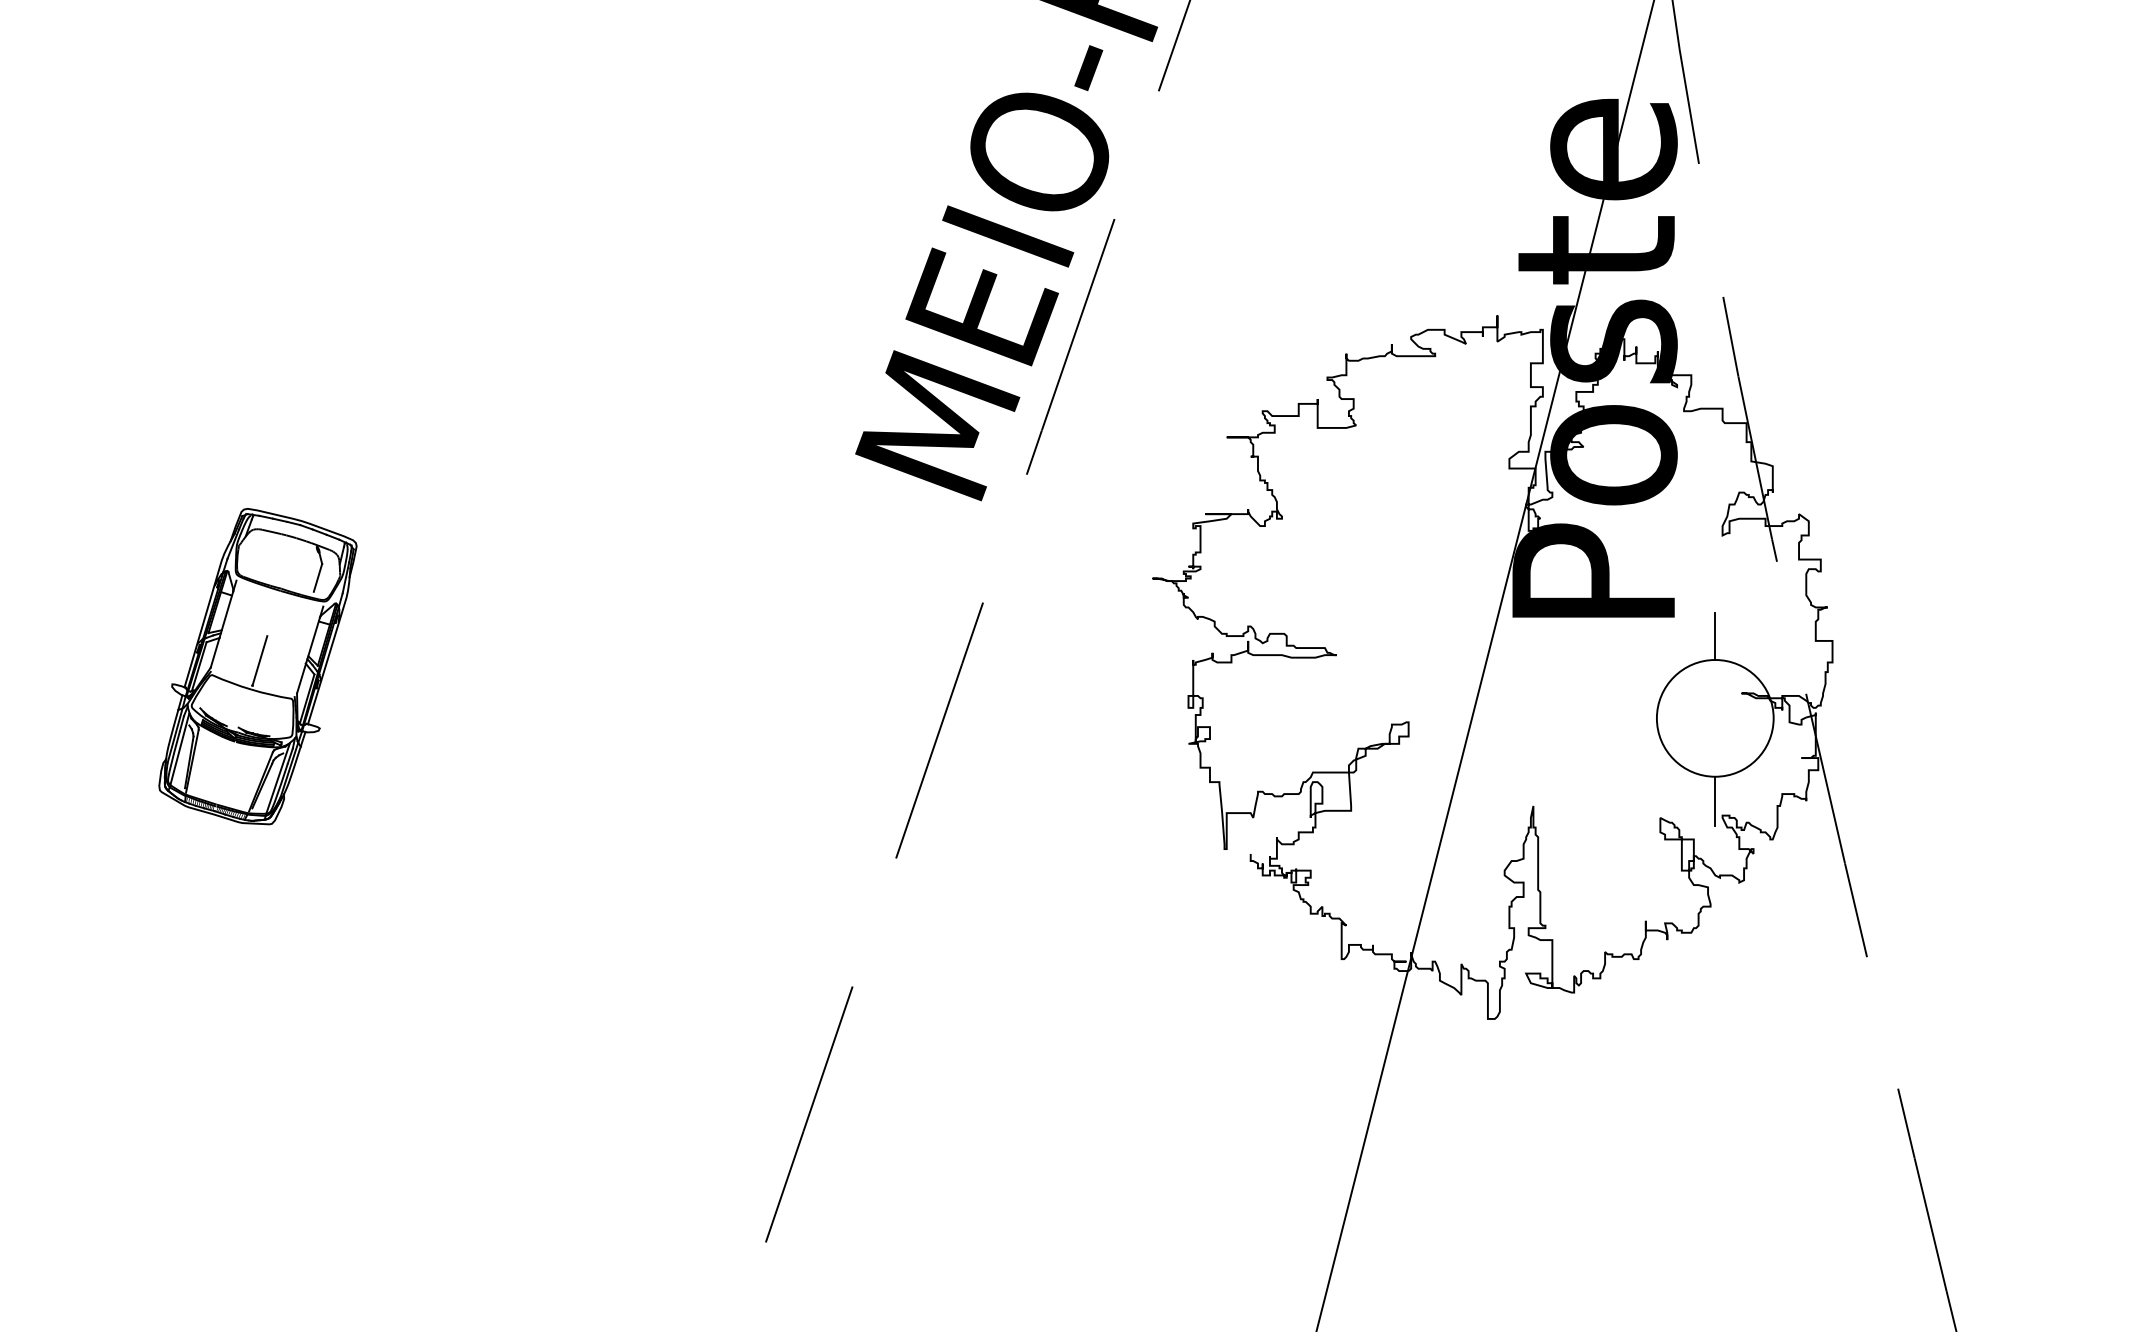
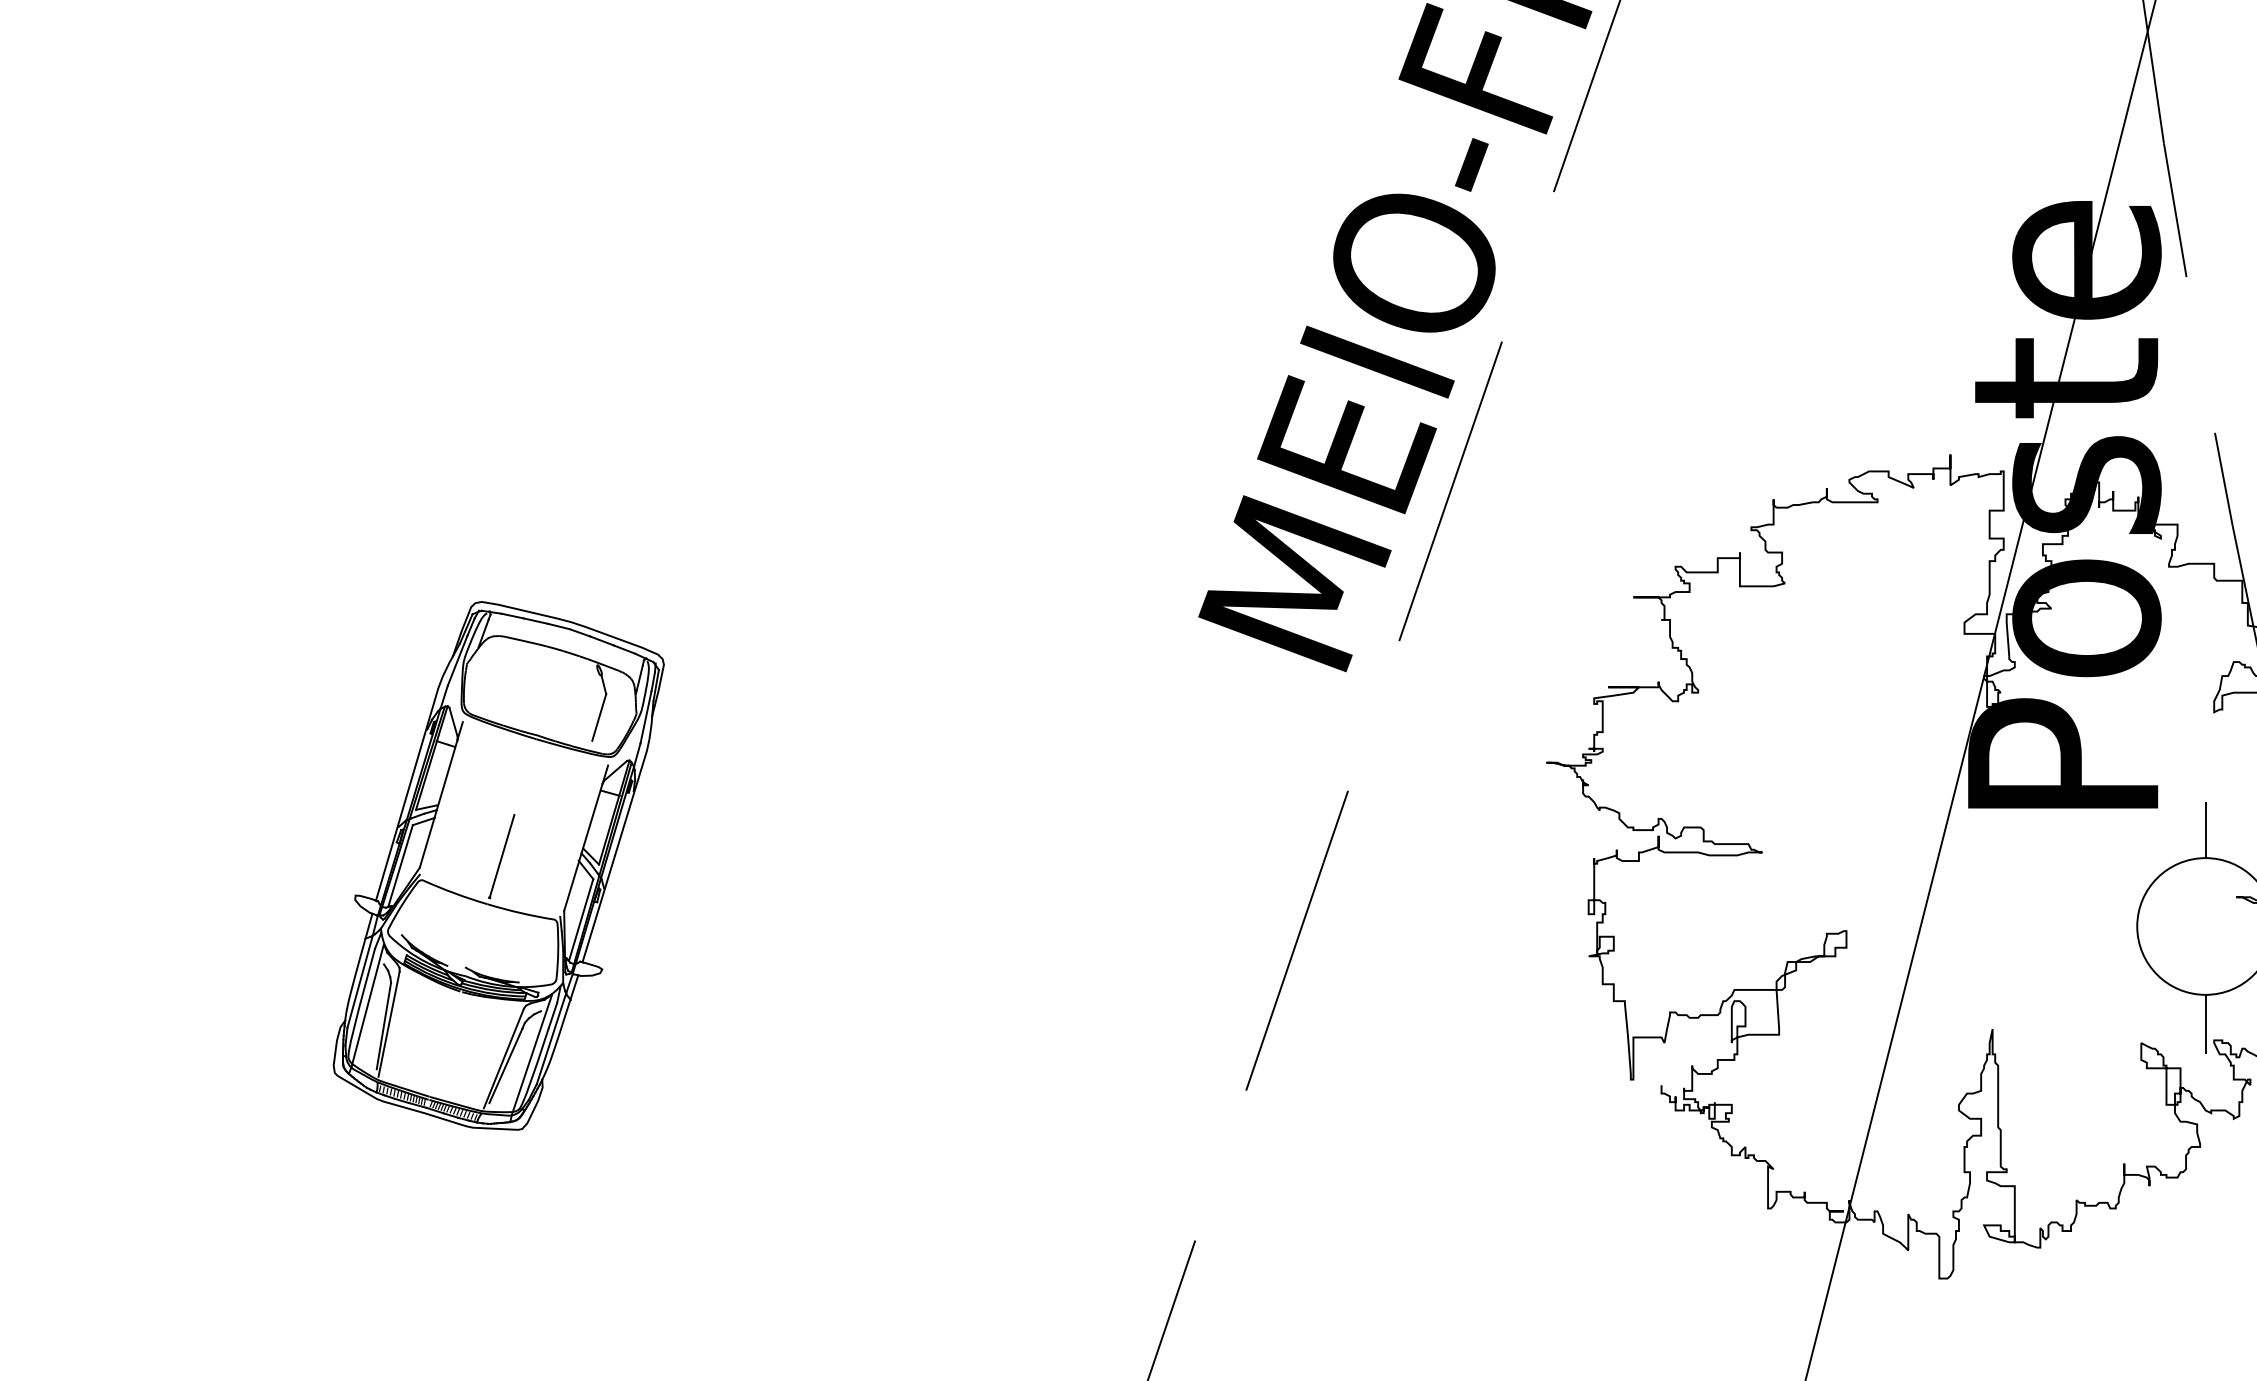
part: (257, 666) -> (498, 865), size x1.43

